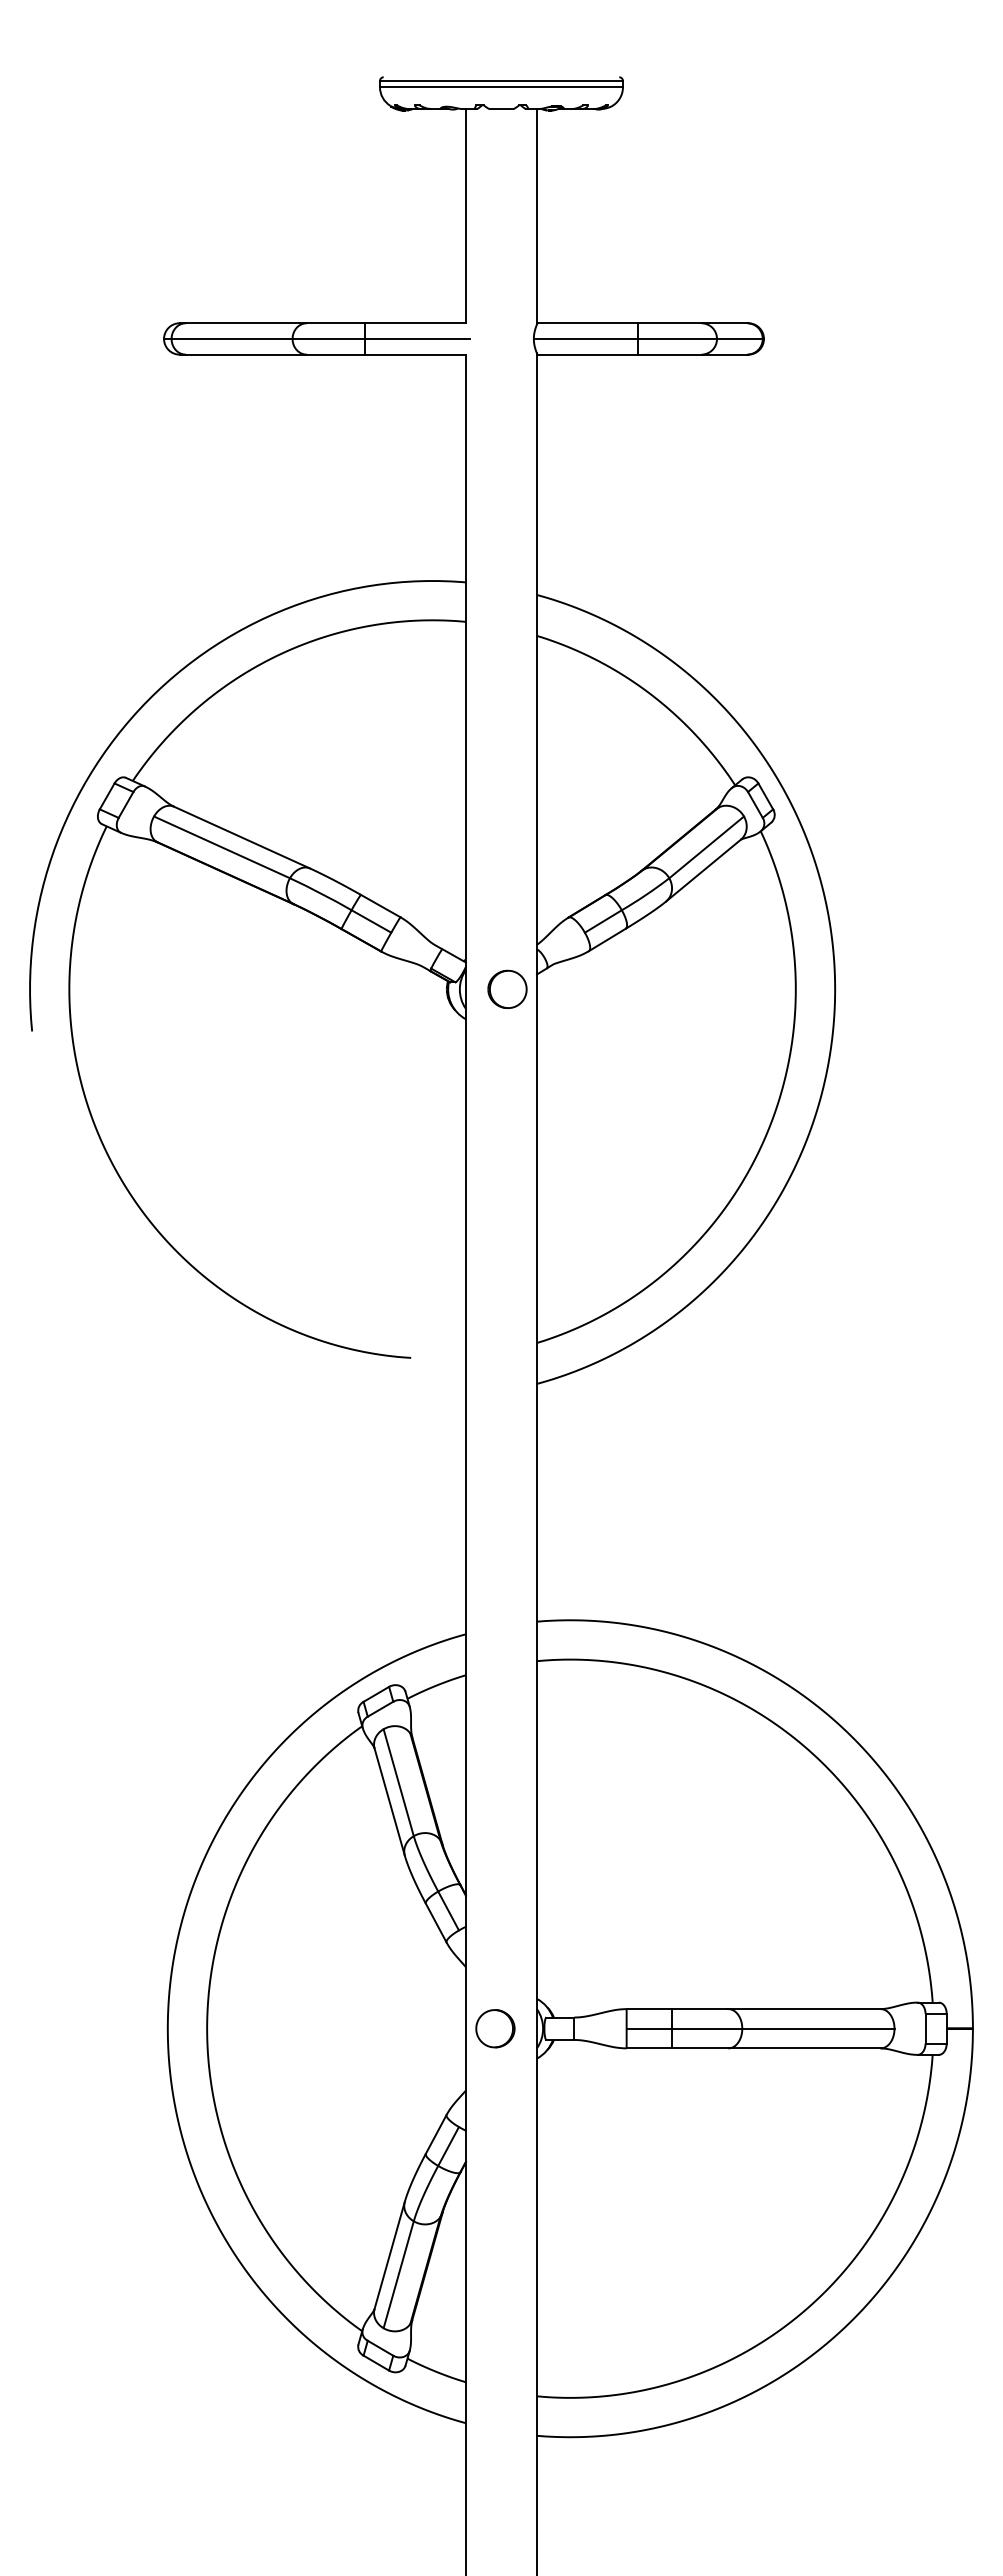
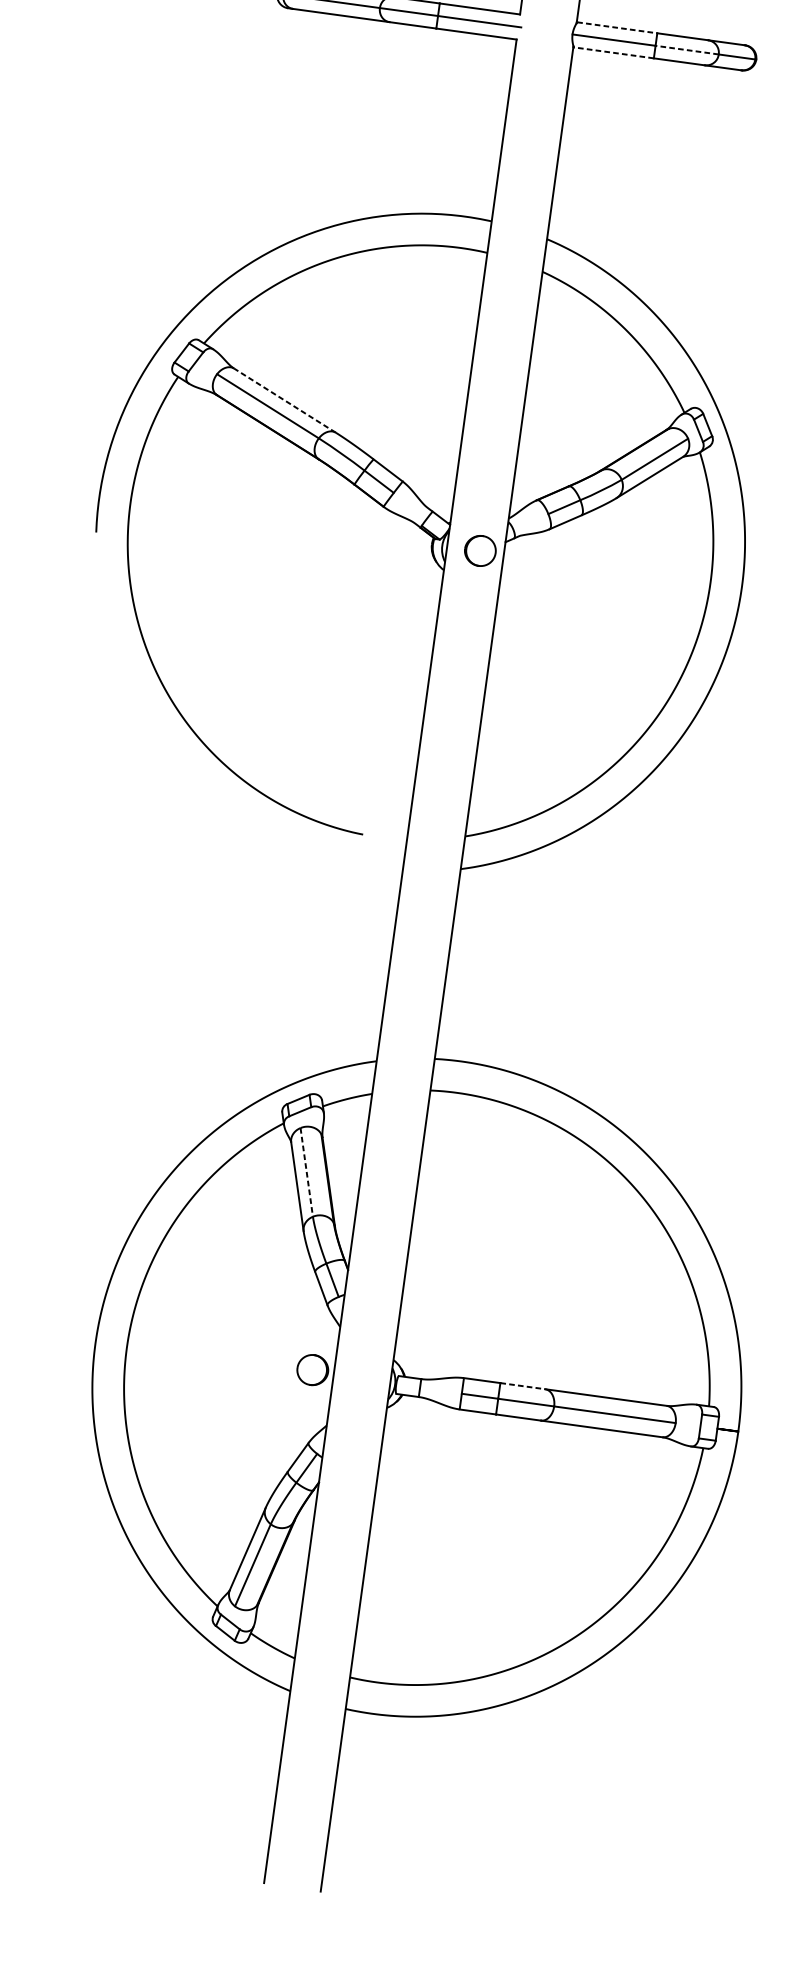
line: (588, 323) -> (617, 28), solid -> dashed
line: (677, 338) -> (687, 49), solid -> dashed
line: (587, 354) -> (613, 52), solid -> dashed
line: (241, 837) -> (284, 400), solid -> dashed
line: (398, 1782) -> (306, 1172), solid -> dashed
line: (700, 2009) -> (522, 1386), solid -> dashed
part: (495, 2028) -> (312, 1369), moved

